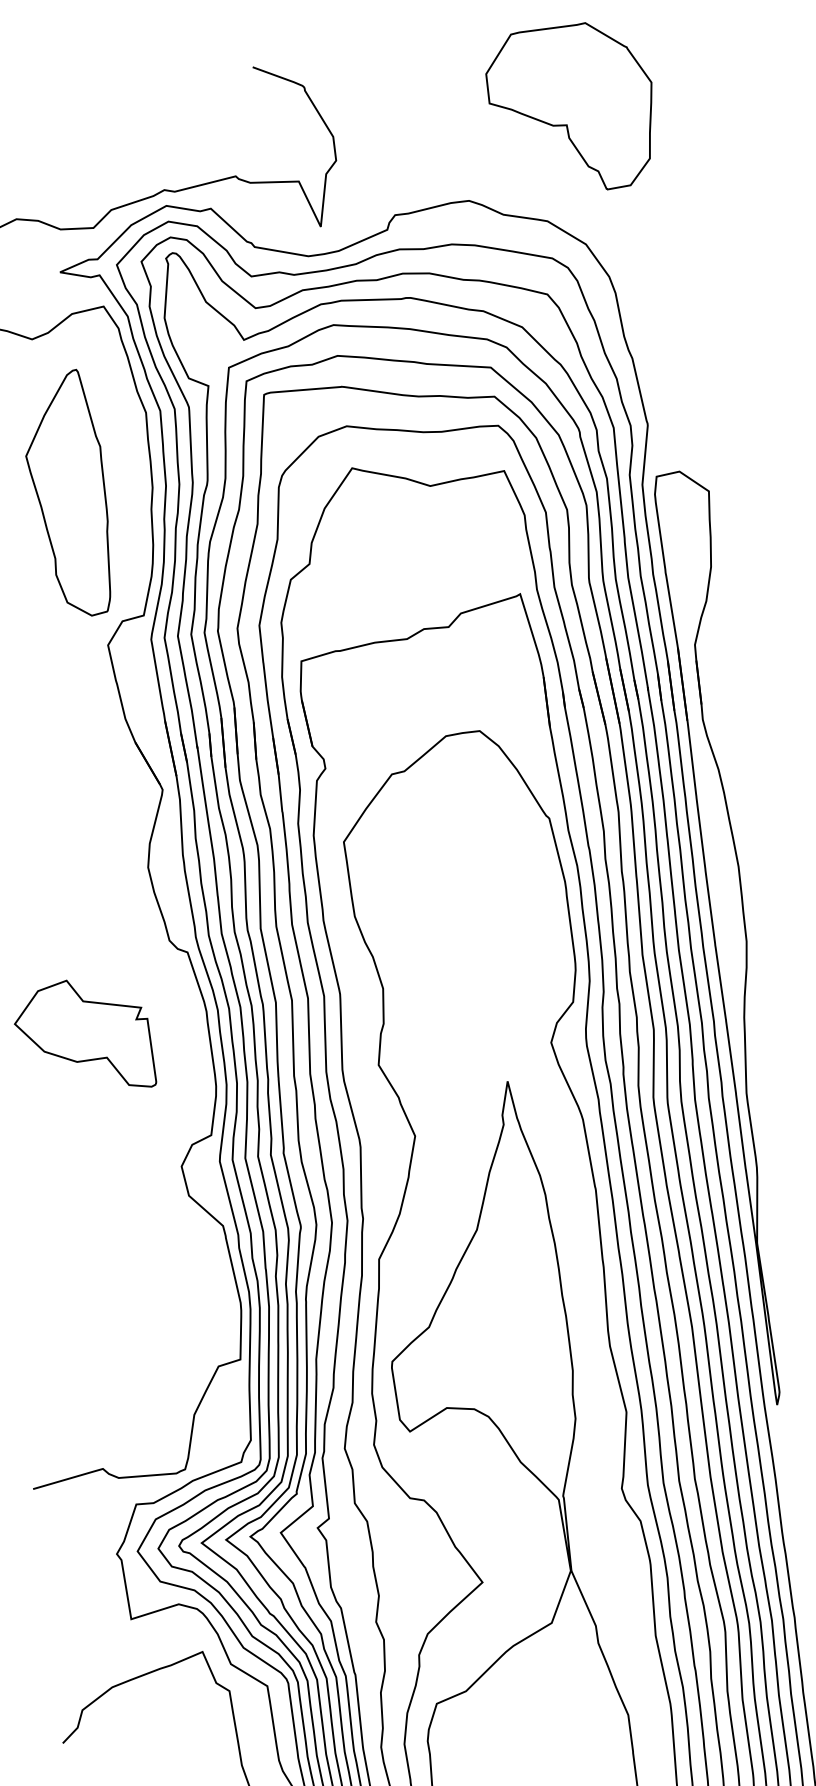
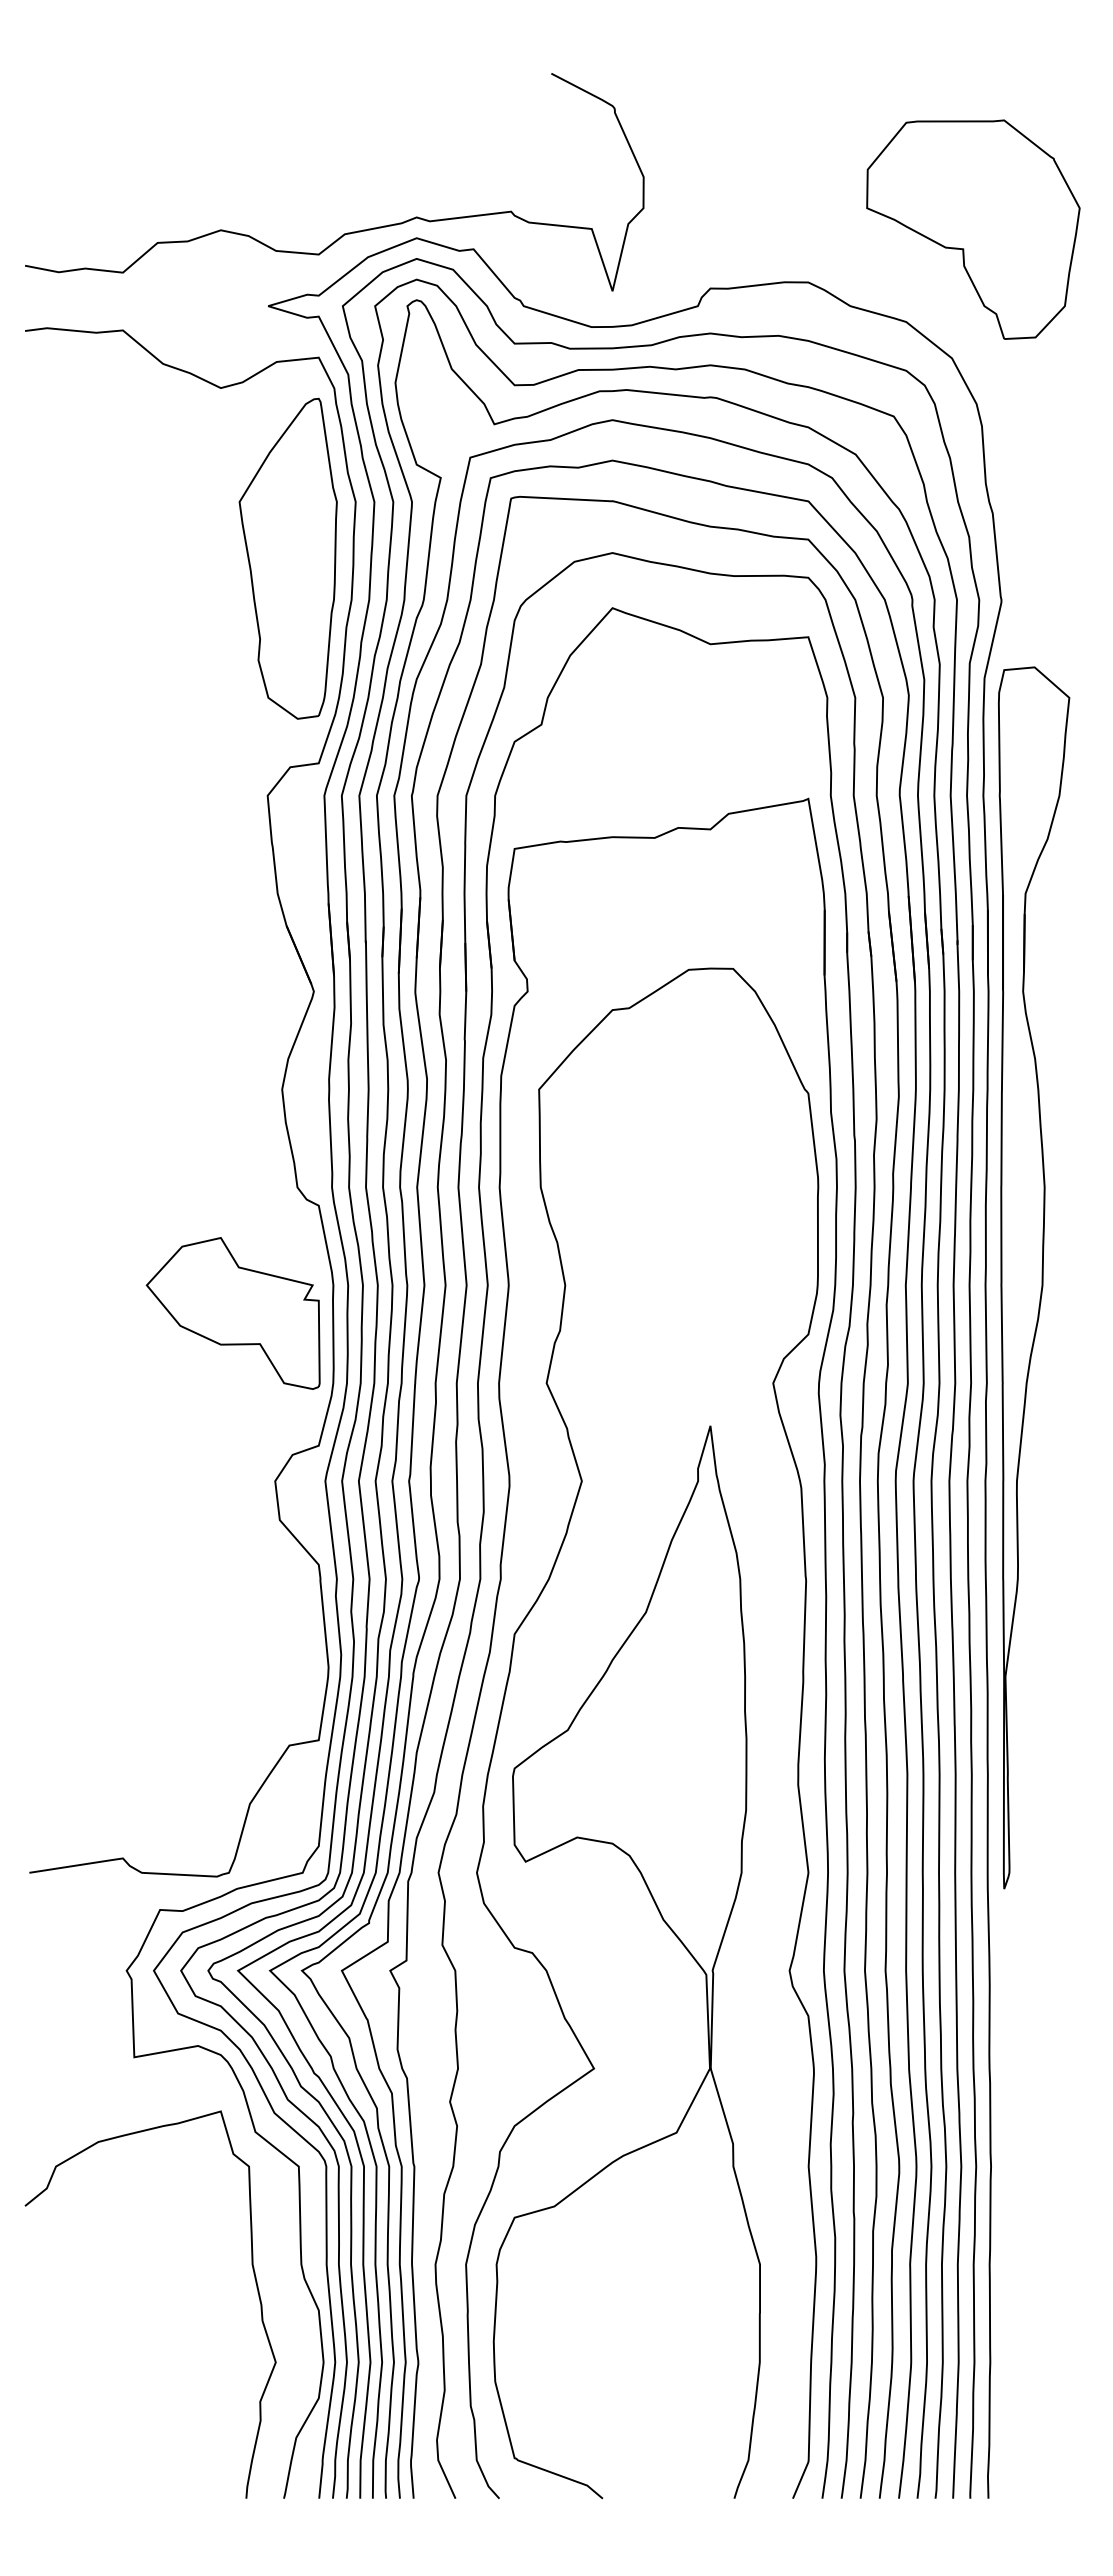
part: (572, 109) -> (973, 229), moved
part: (68, 494) -> (287, 558), moved
part: (82, 1037) -> (232, 1313), moved

